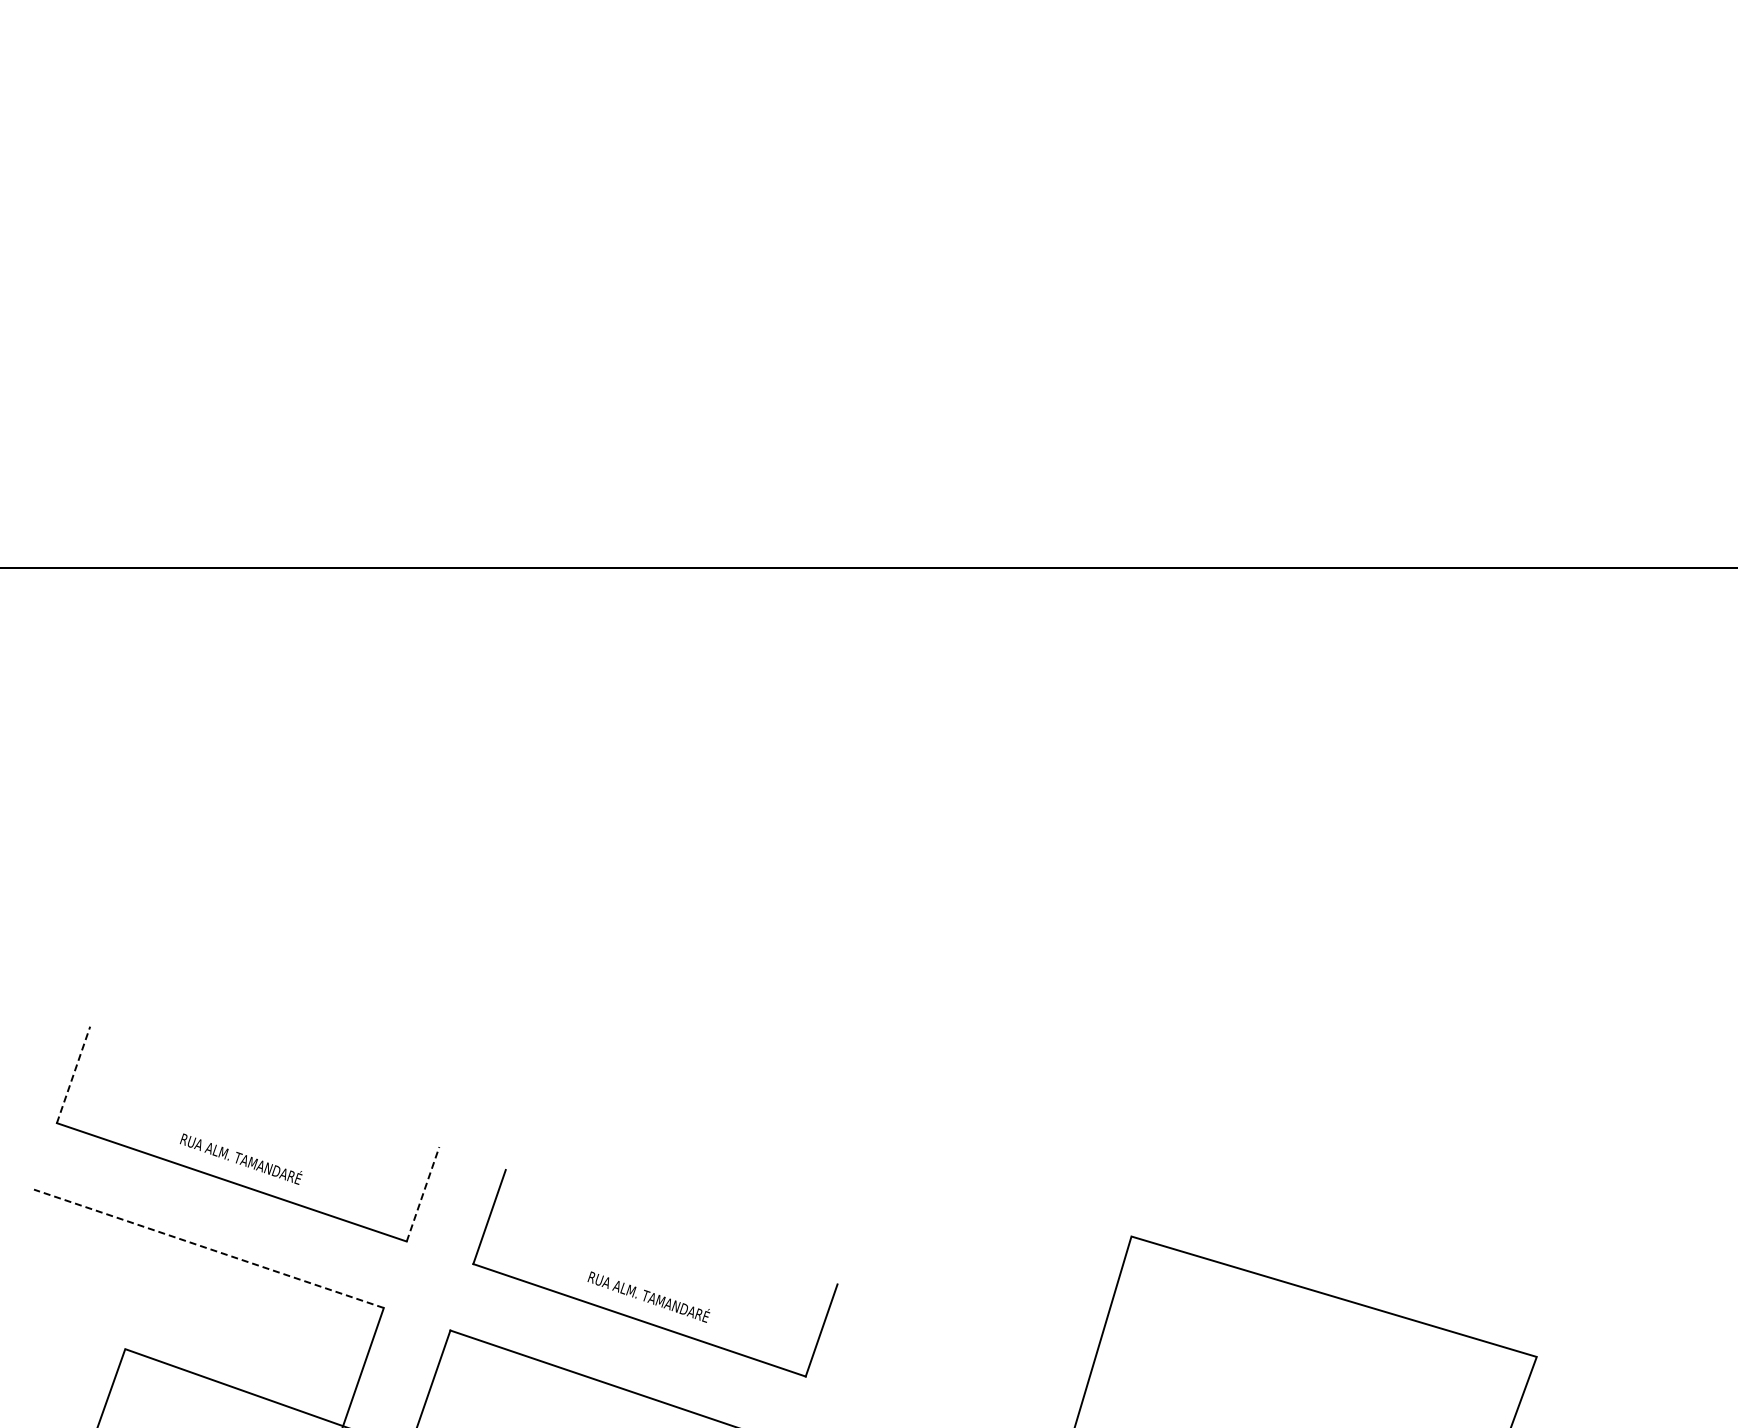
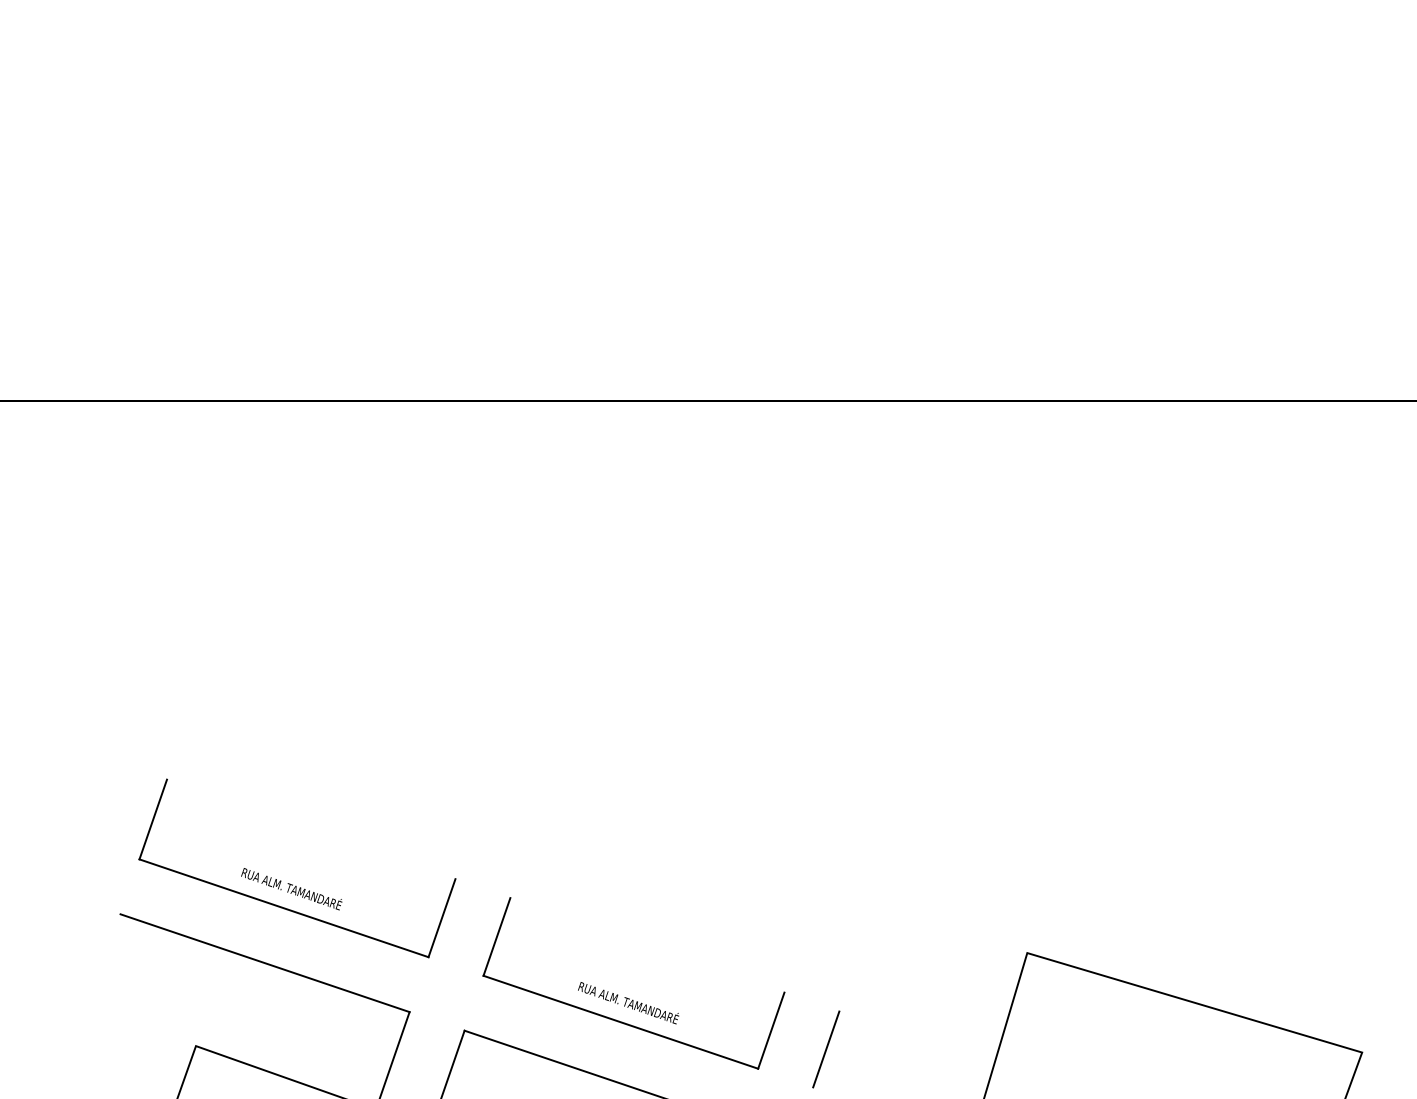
line: (73, 1074) -> (153, 819), dashed -> solid
line: (423, 1194) -> (442, 918), dashed -> solid
line: (208, 1248) -> (264, 962), dashed -> solid
line: (887, 1353) -> (825, 1049), added

